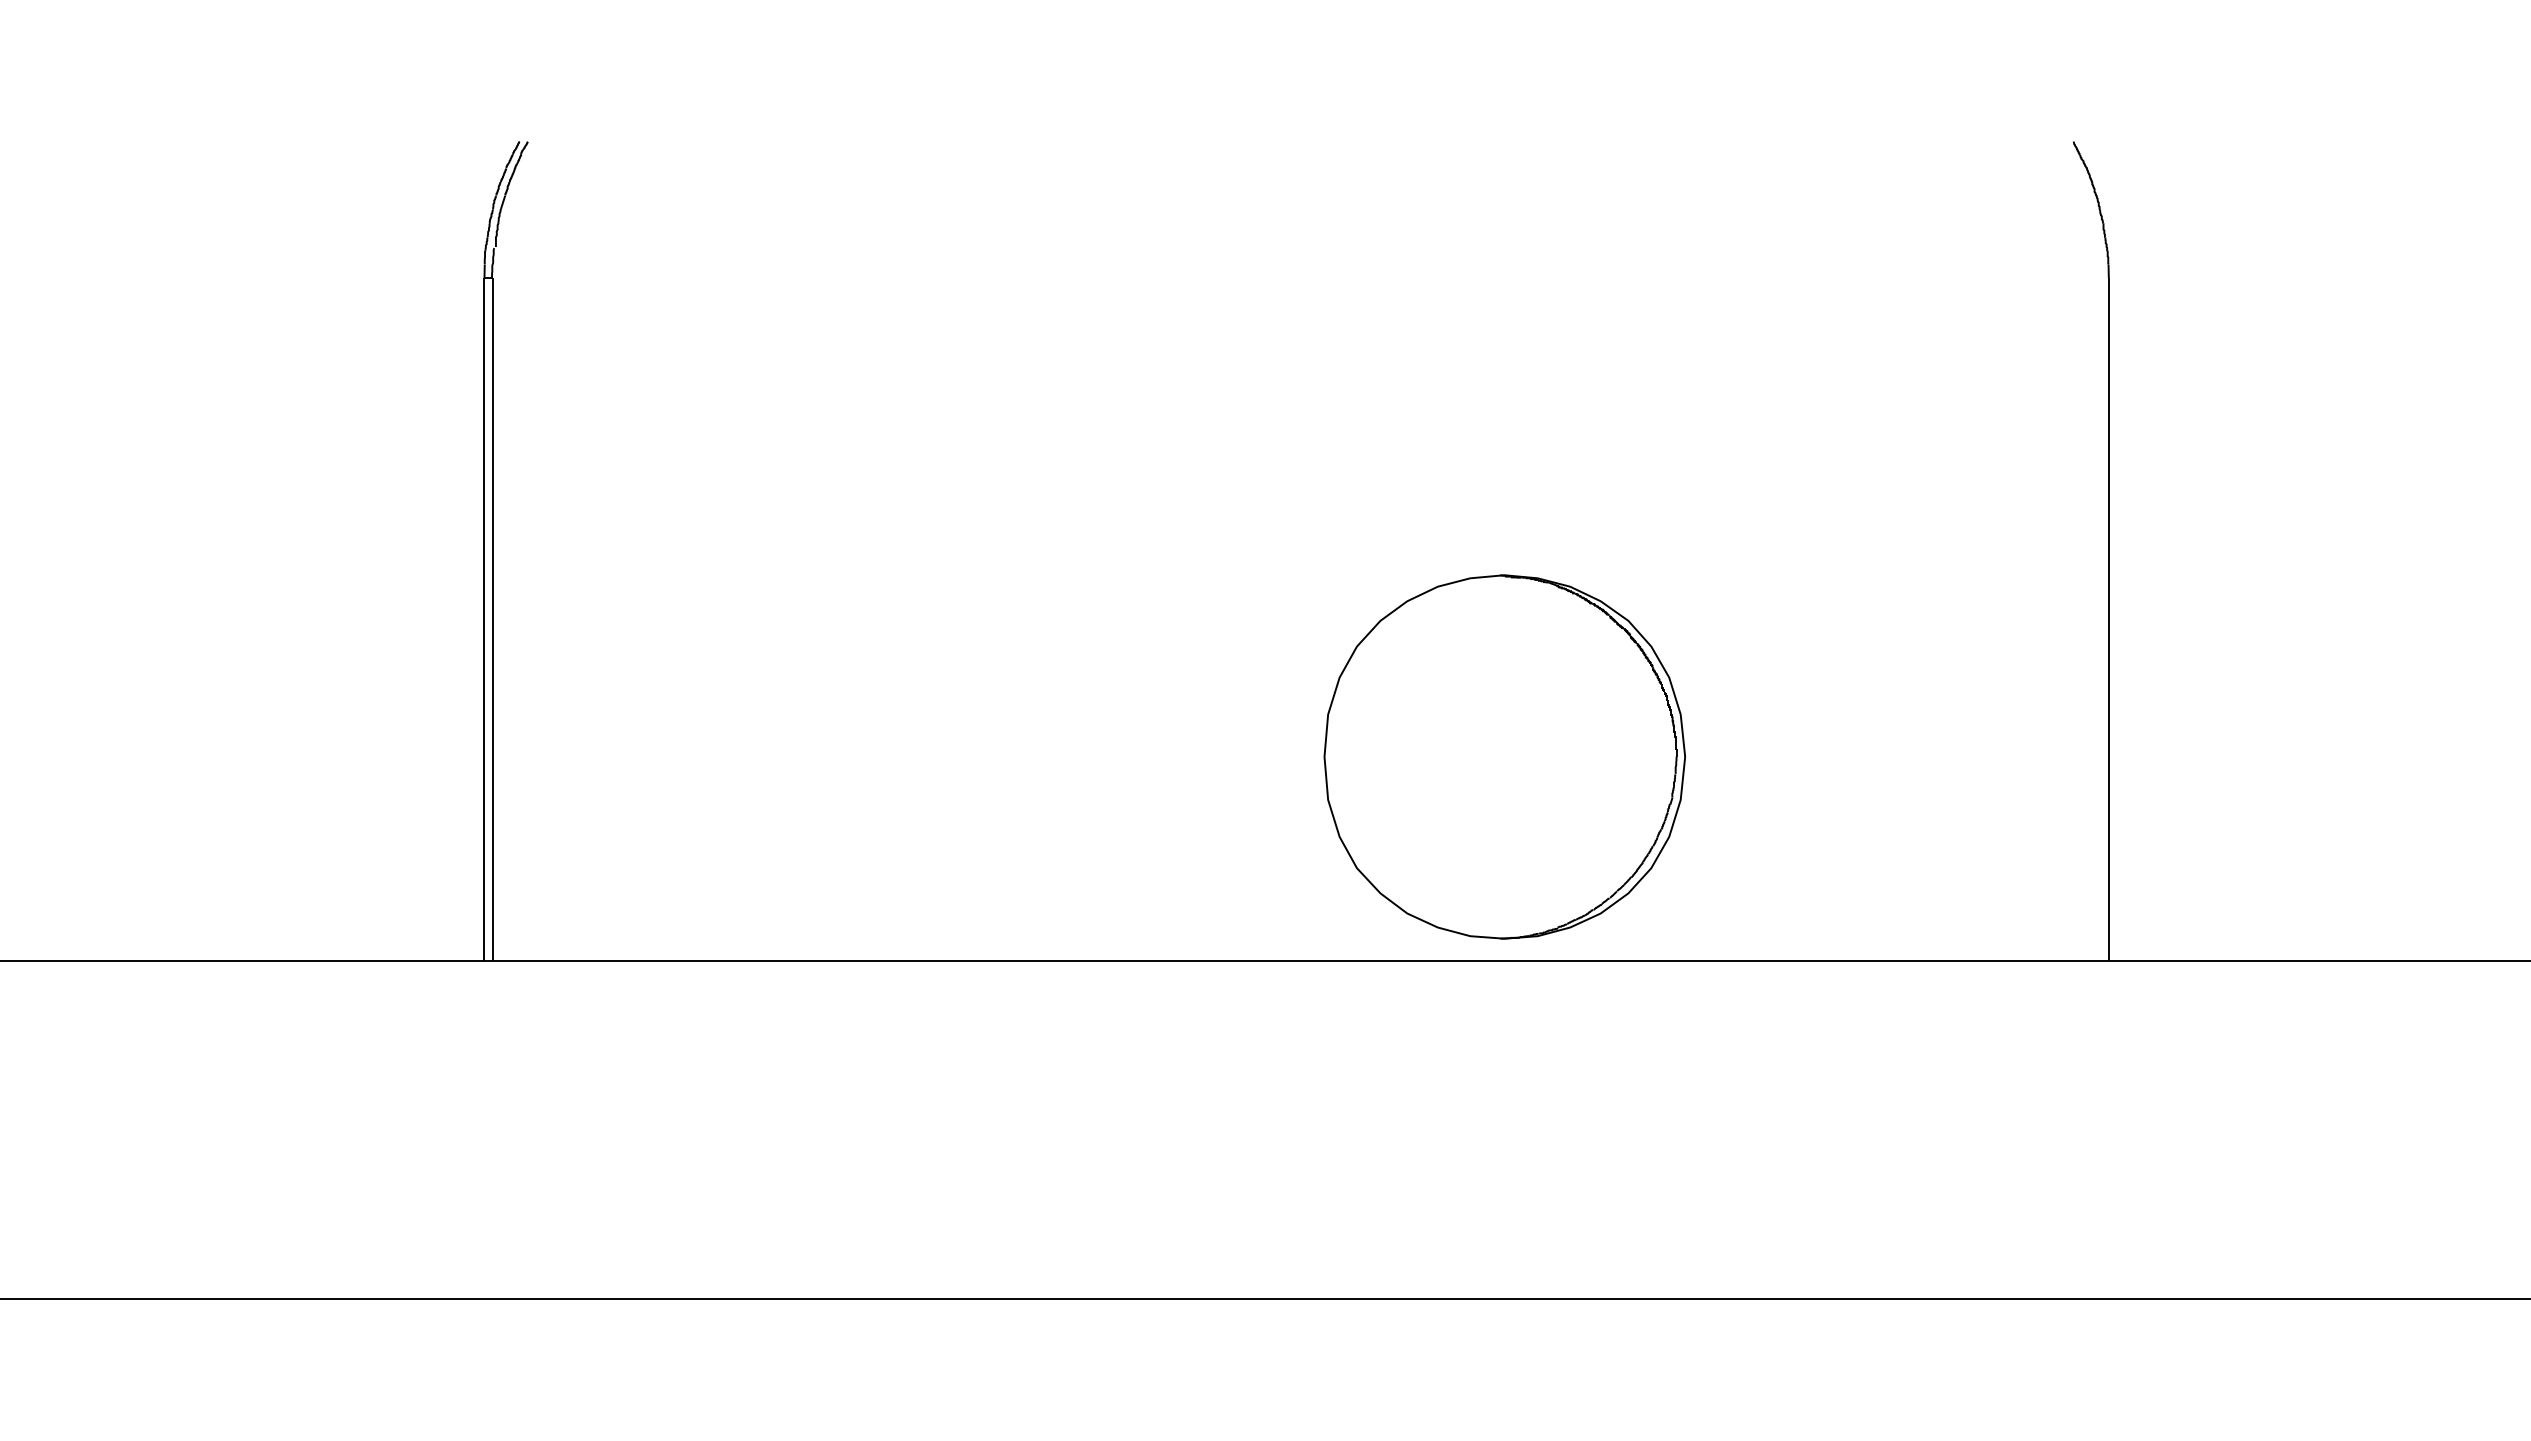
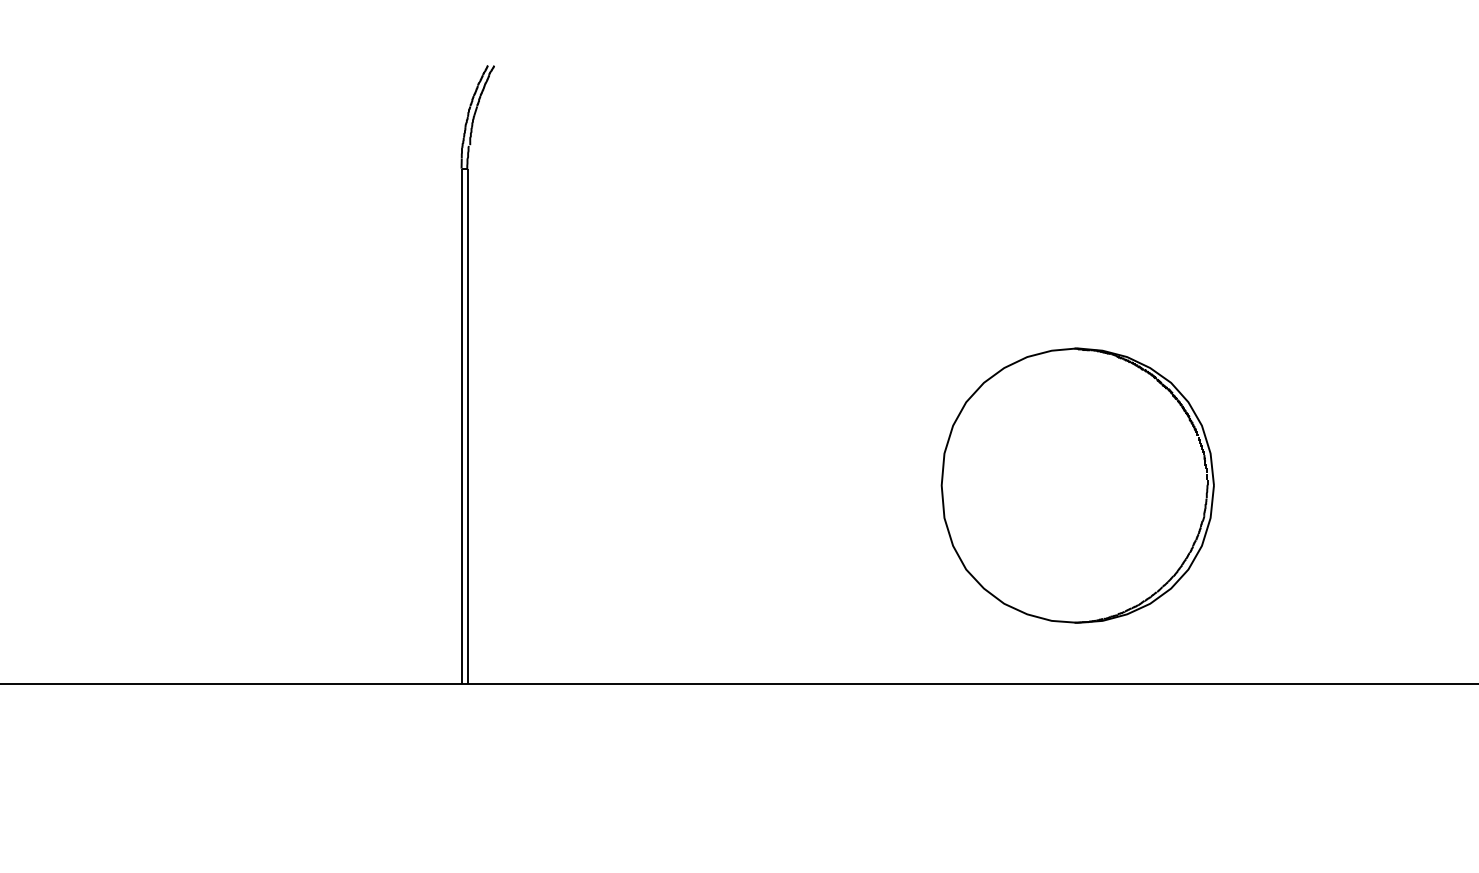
part: (1504, 756) -> (1077, 485), moved

